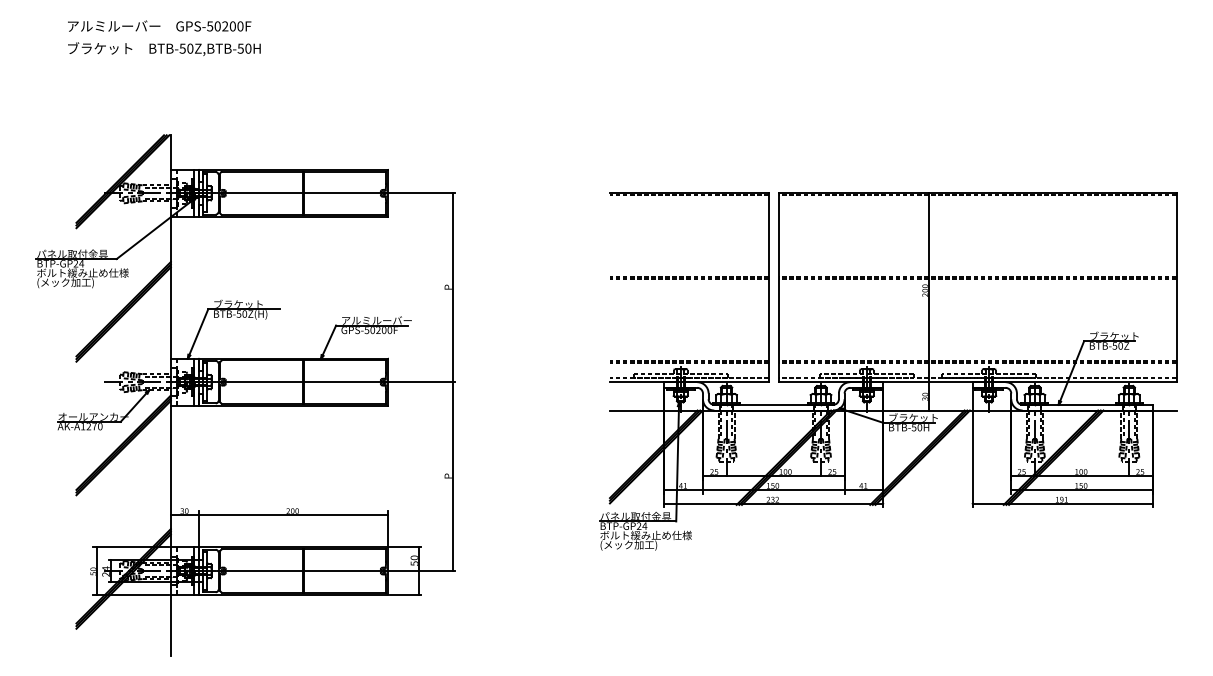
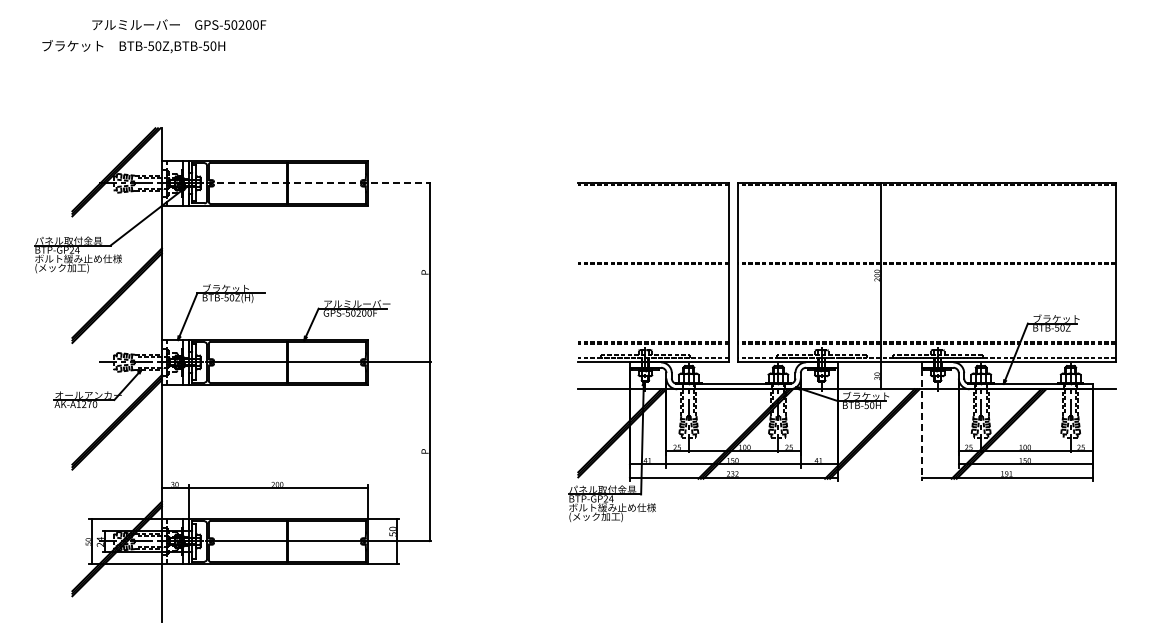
text: (159, 25) -> (179, 24), moved
text: (164, 49) -> (133, 46), moved
line: (335, 193) -> (318, 183), solid -> dashed
line: (972, 448) -> (922, 425), solid -> dashed

